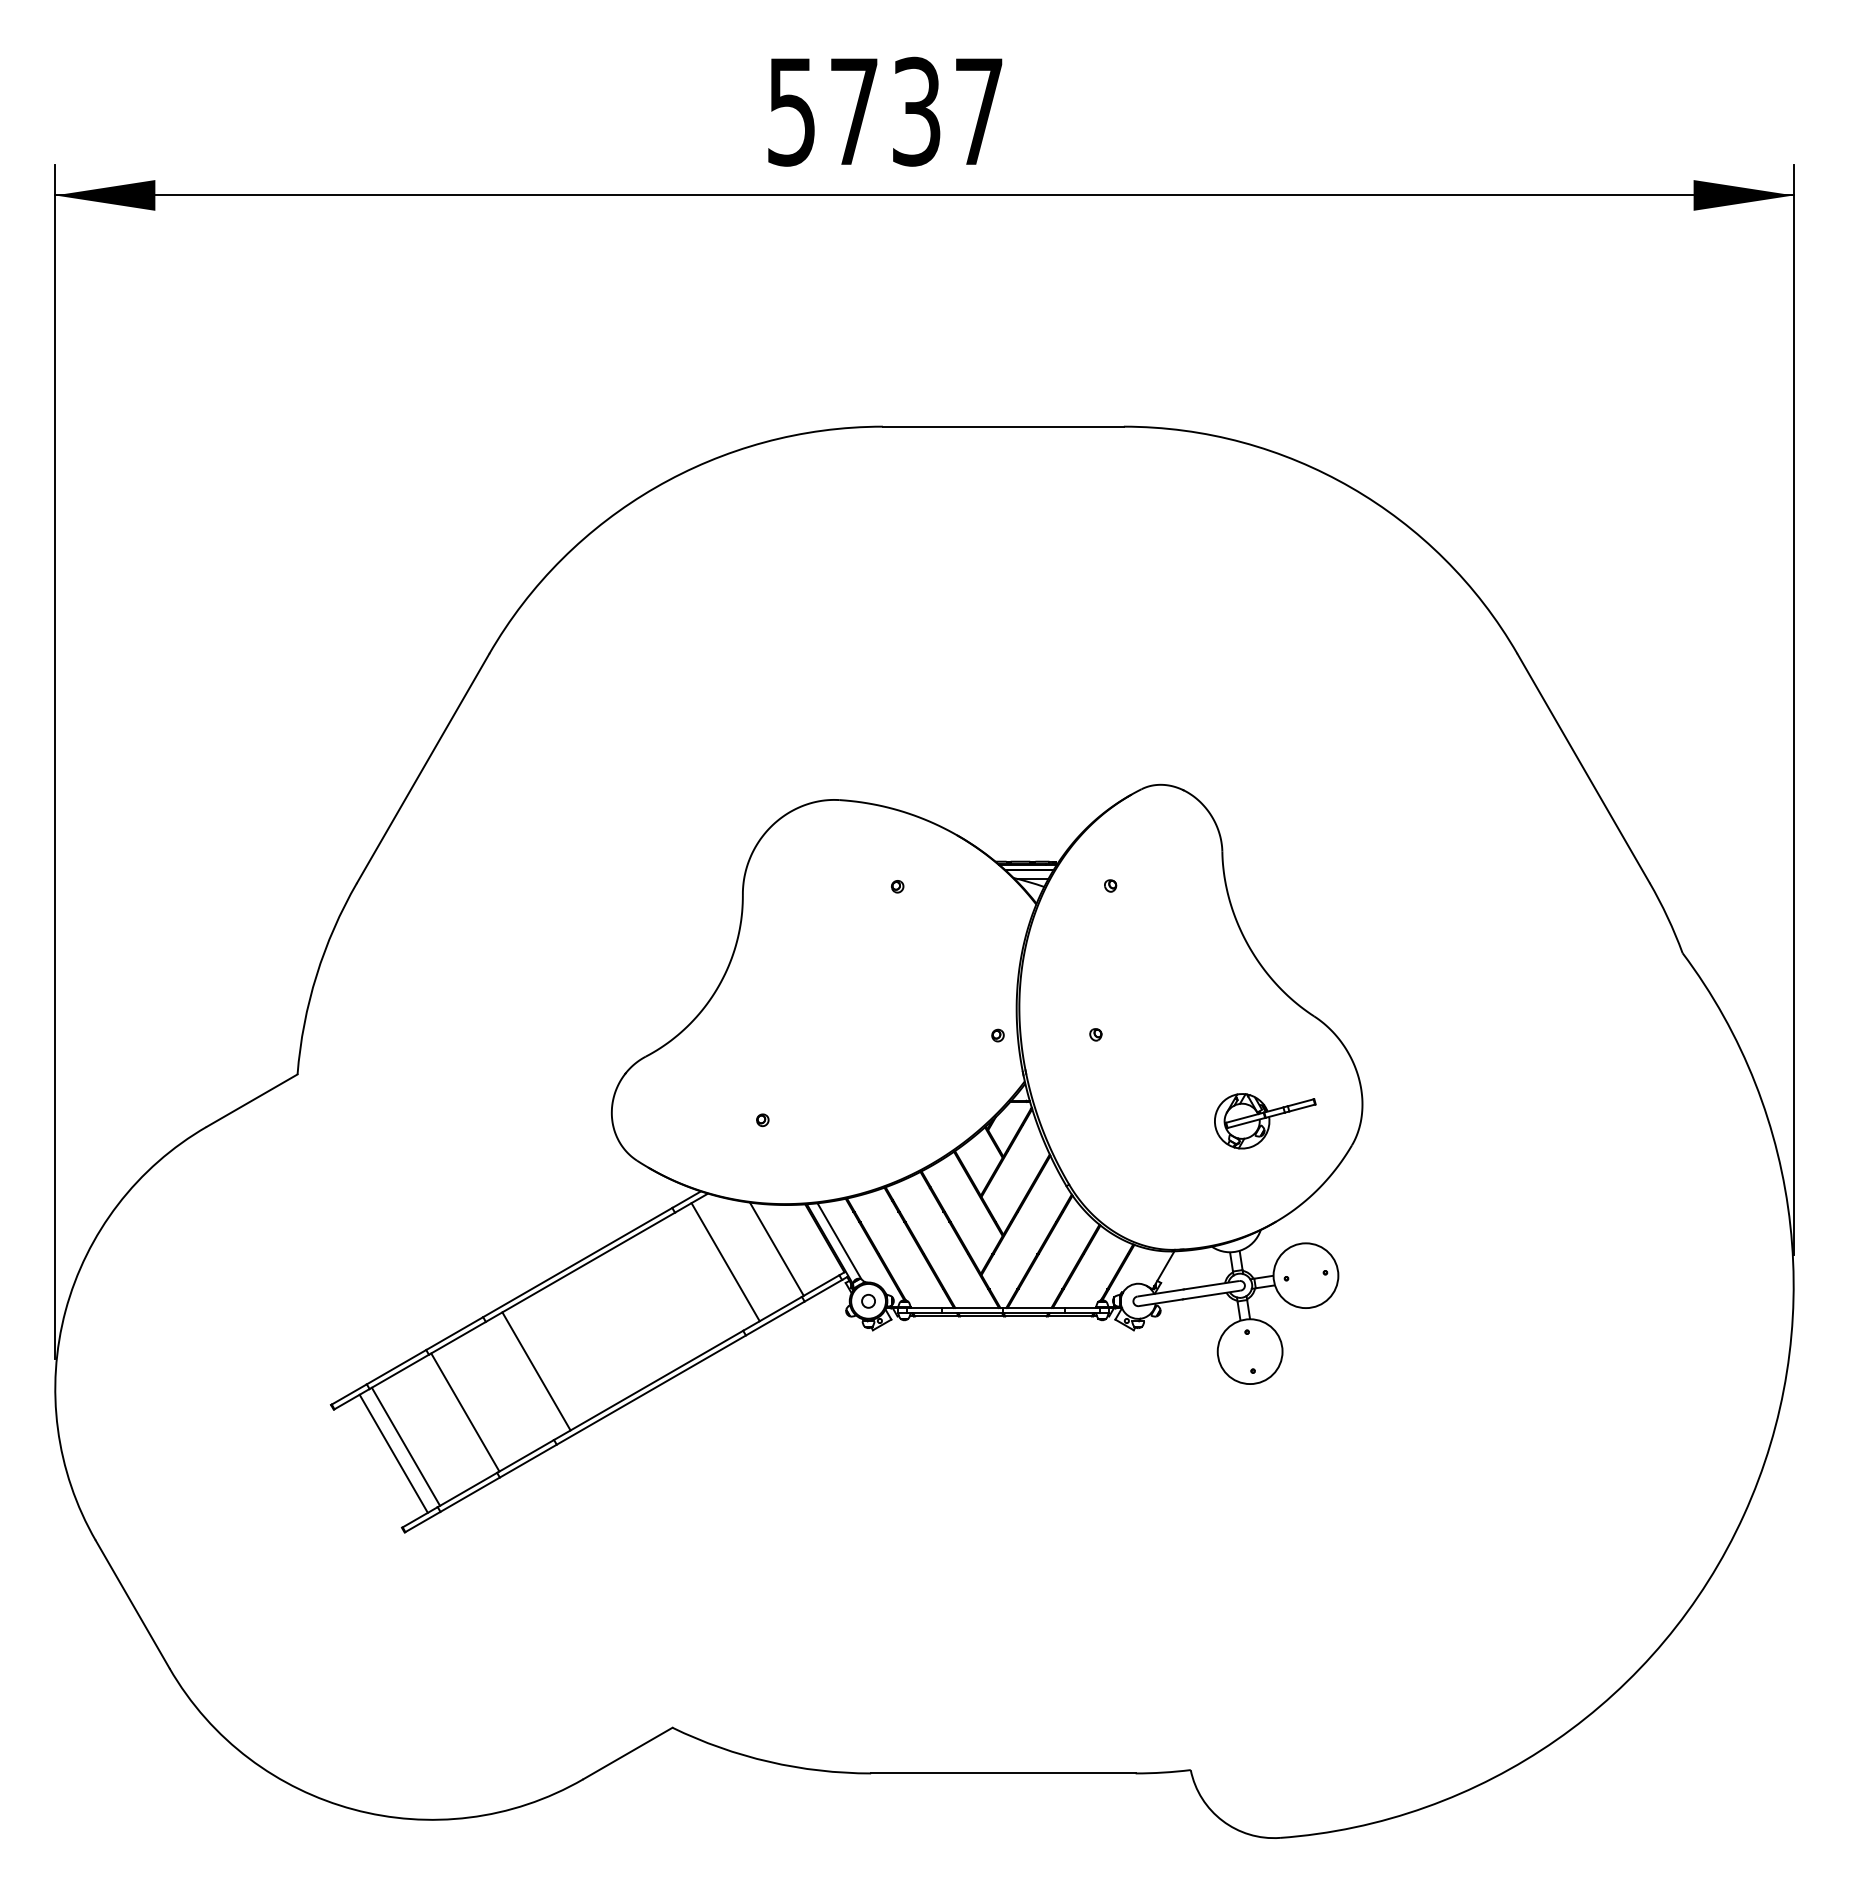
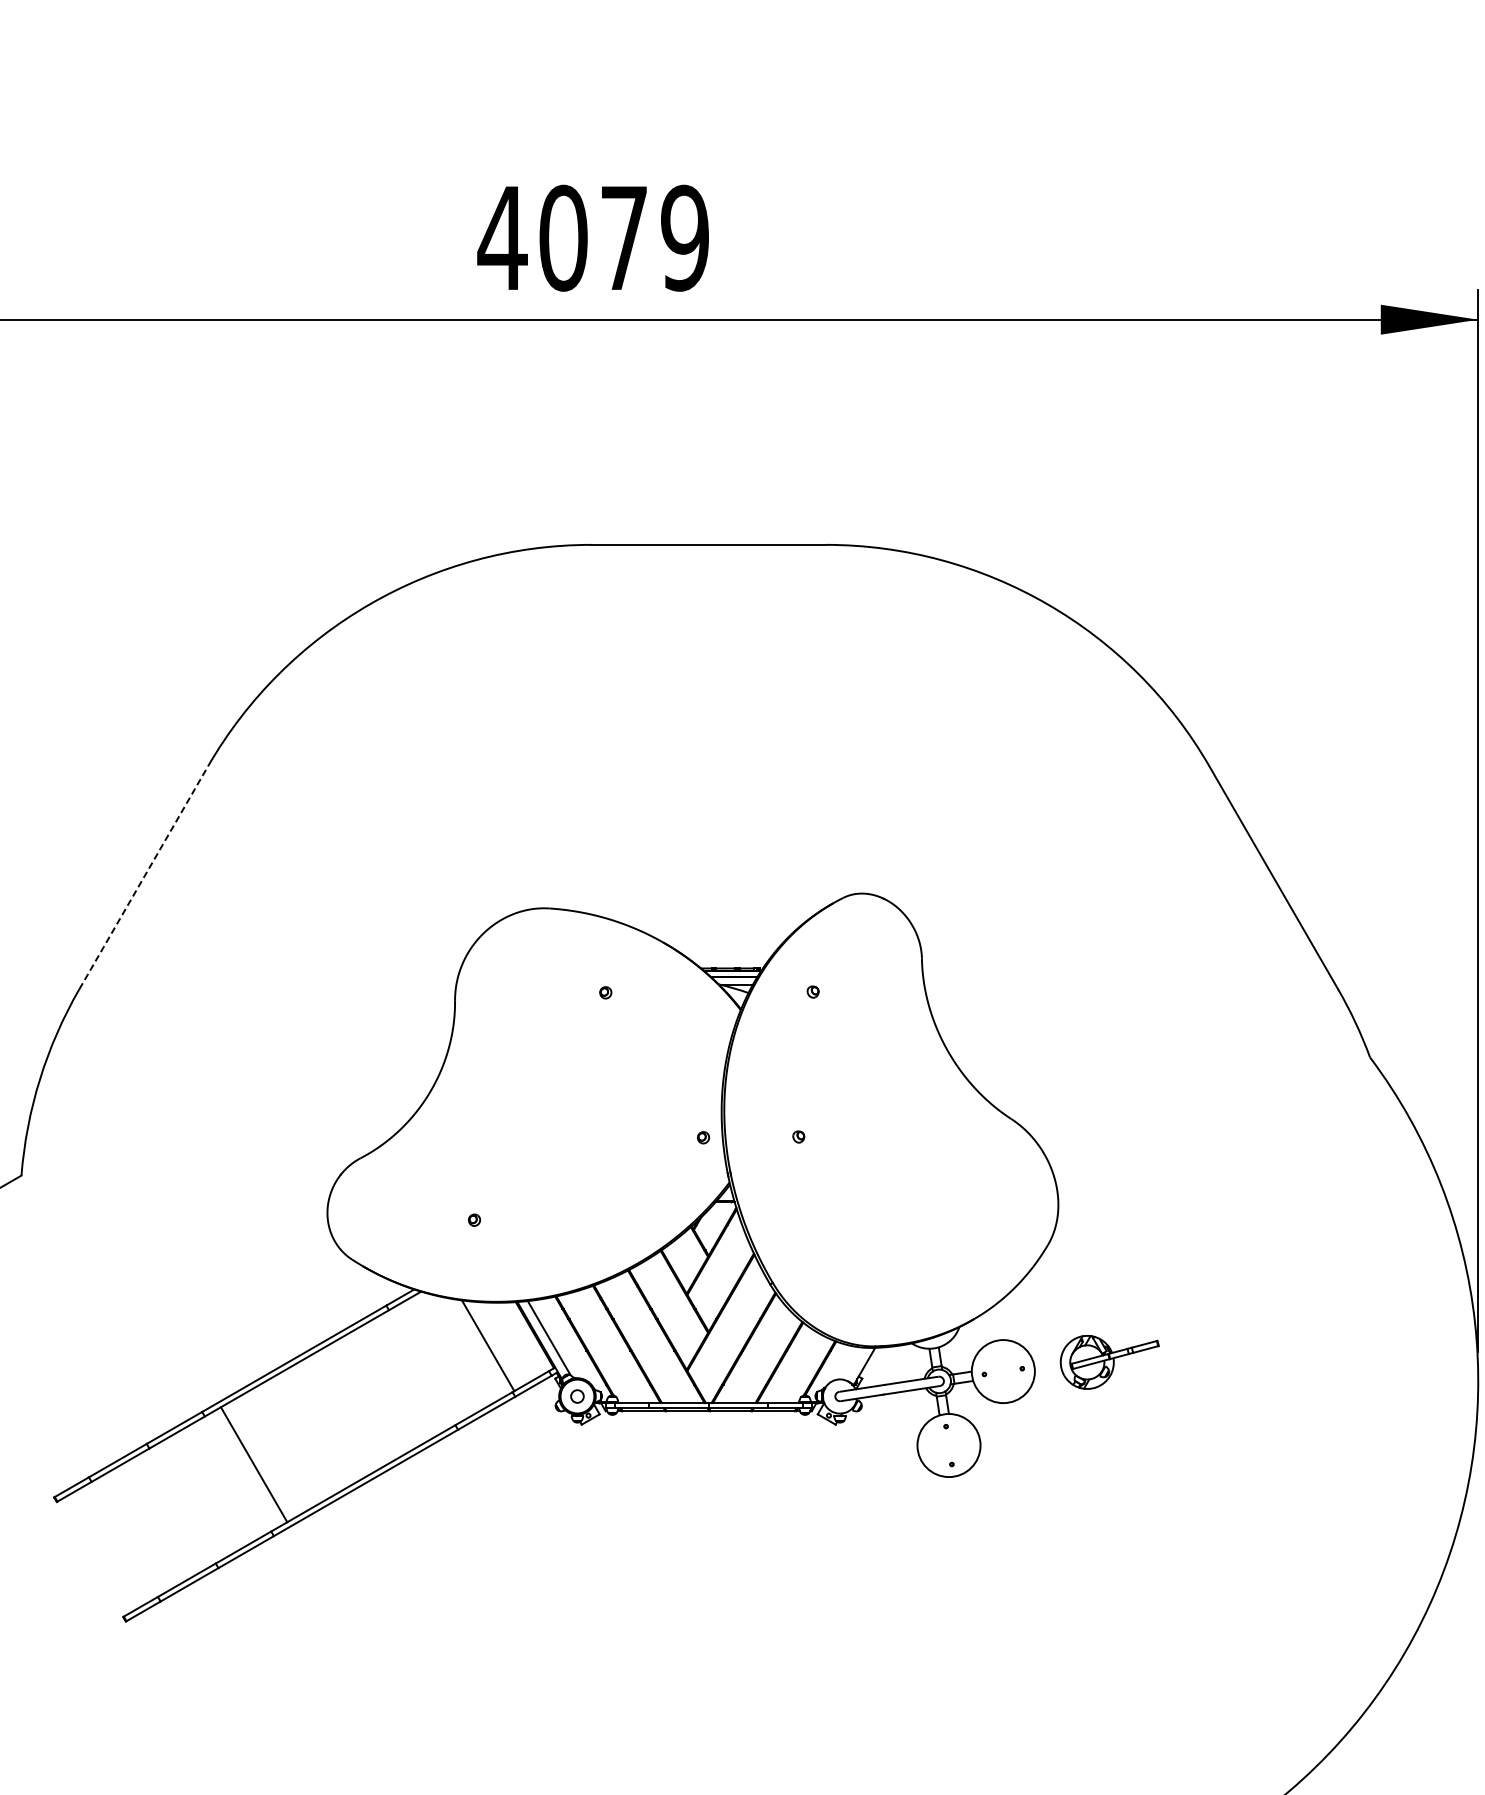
text: (884, 111) -> (592, 237), 5737 -> 4079
line: (423, 768) -> (144, 877), solid -> dashed
part: (1265, 1121) -> (1110, 1362), moved
line: (725, 1262) -> (438, 1358), removed
line: (465, 1412) -> (184, 1504), removed
line: (405, 1446) -> (126, 1537), removed
line: (393, 1453) -> (114, 1544), removed

